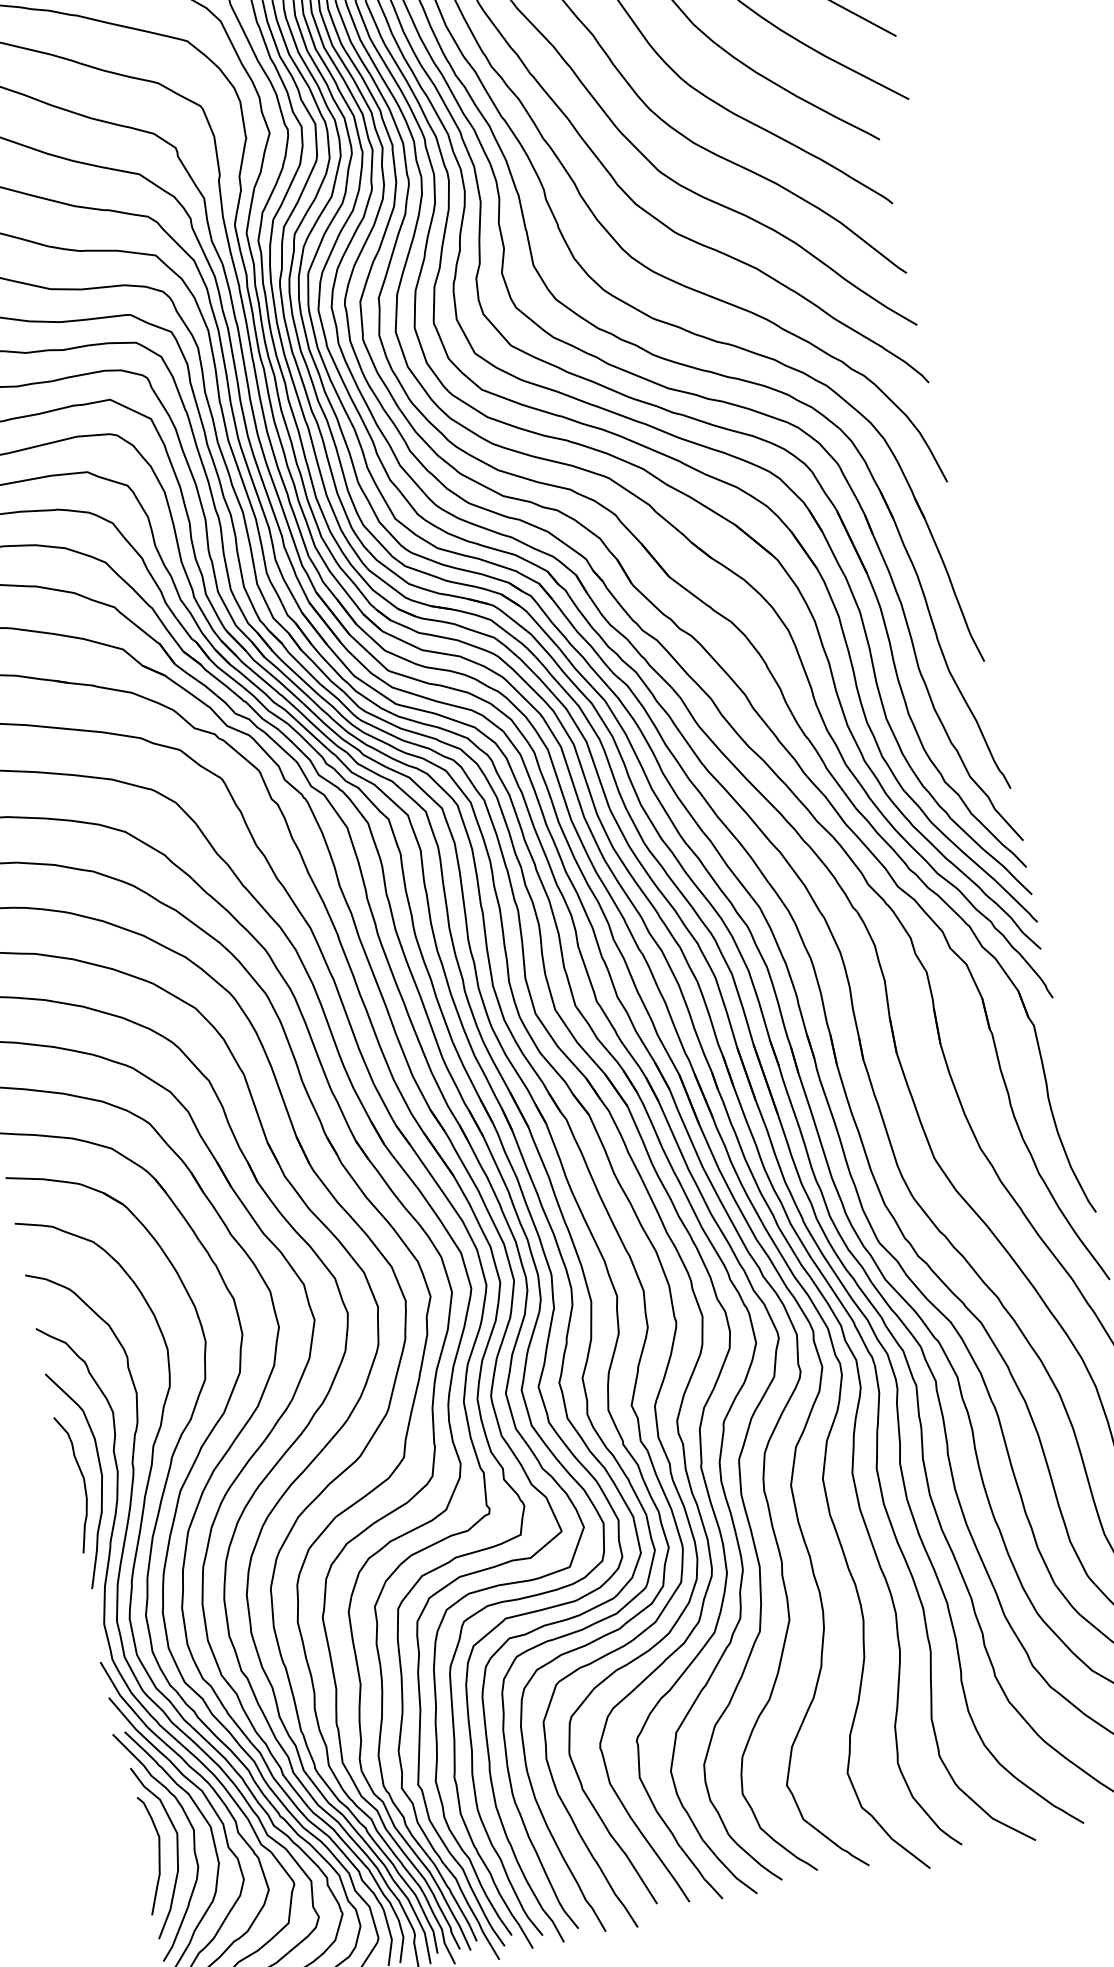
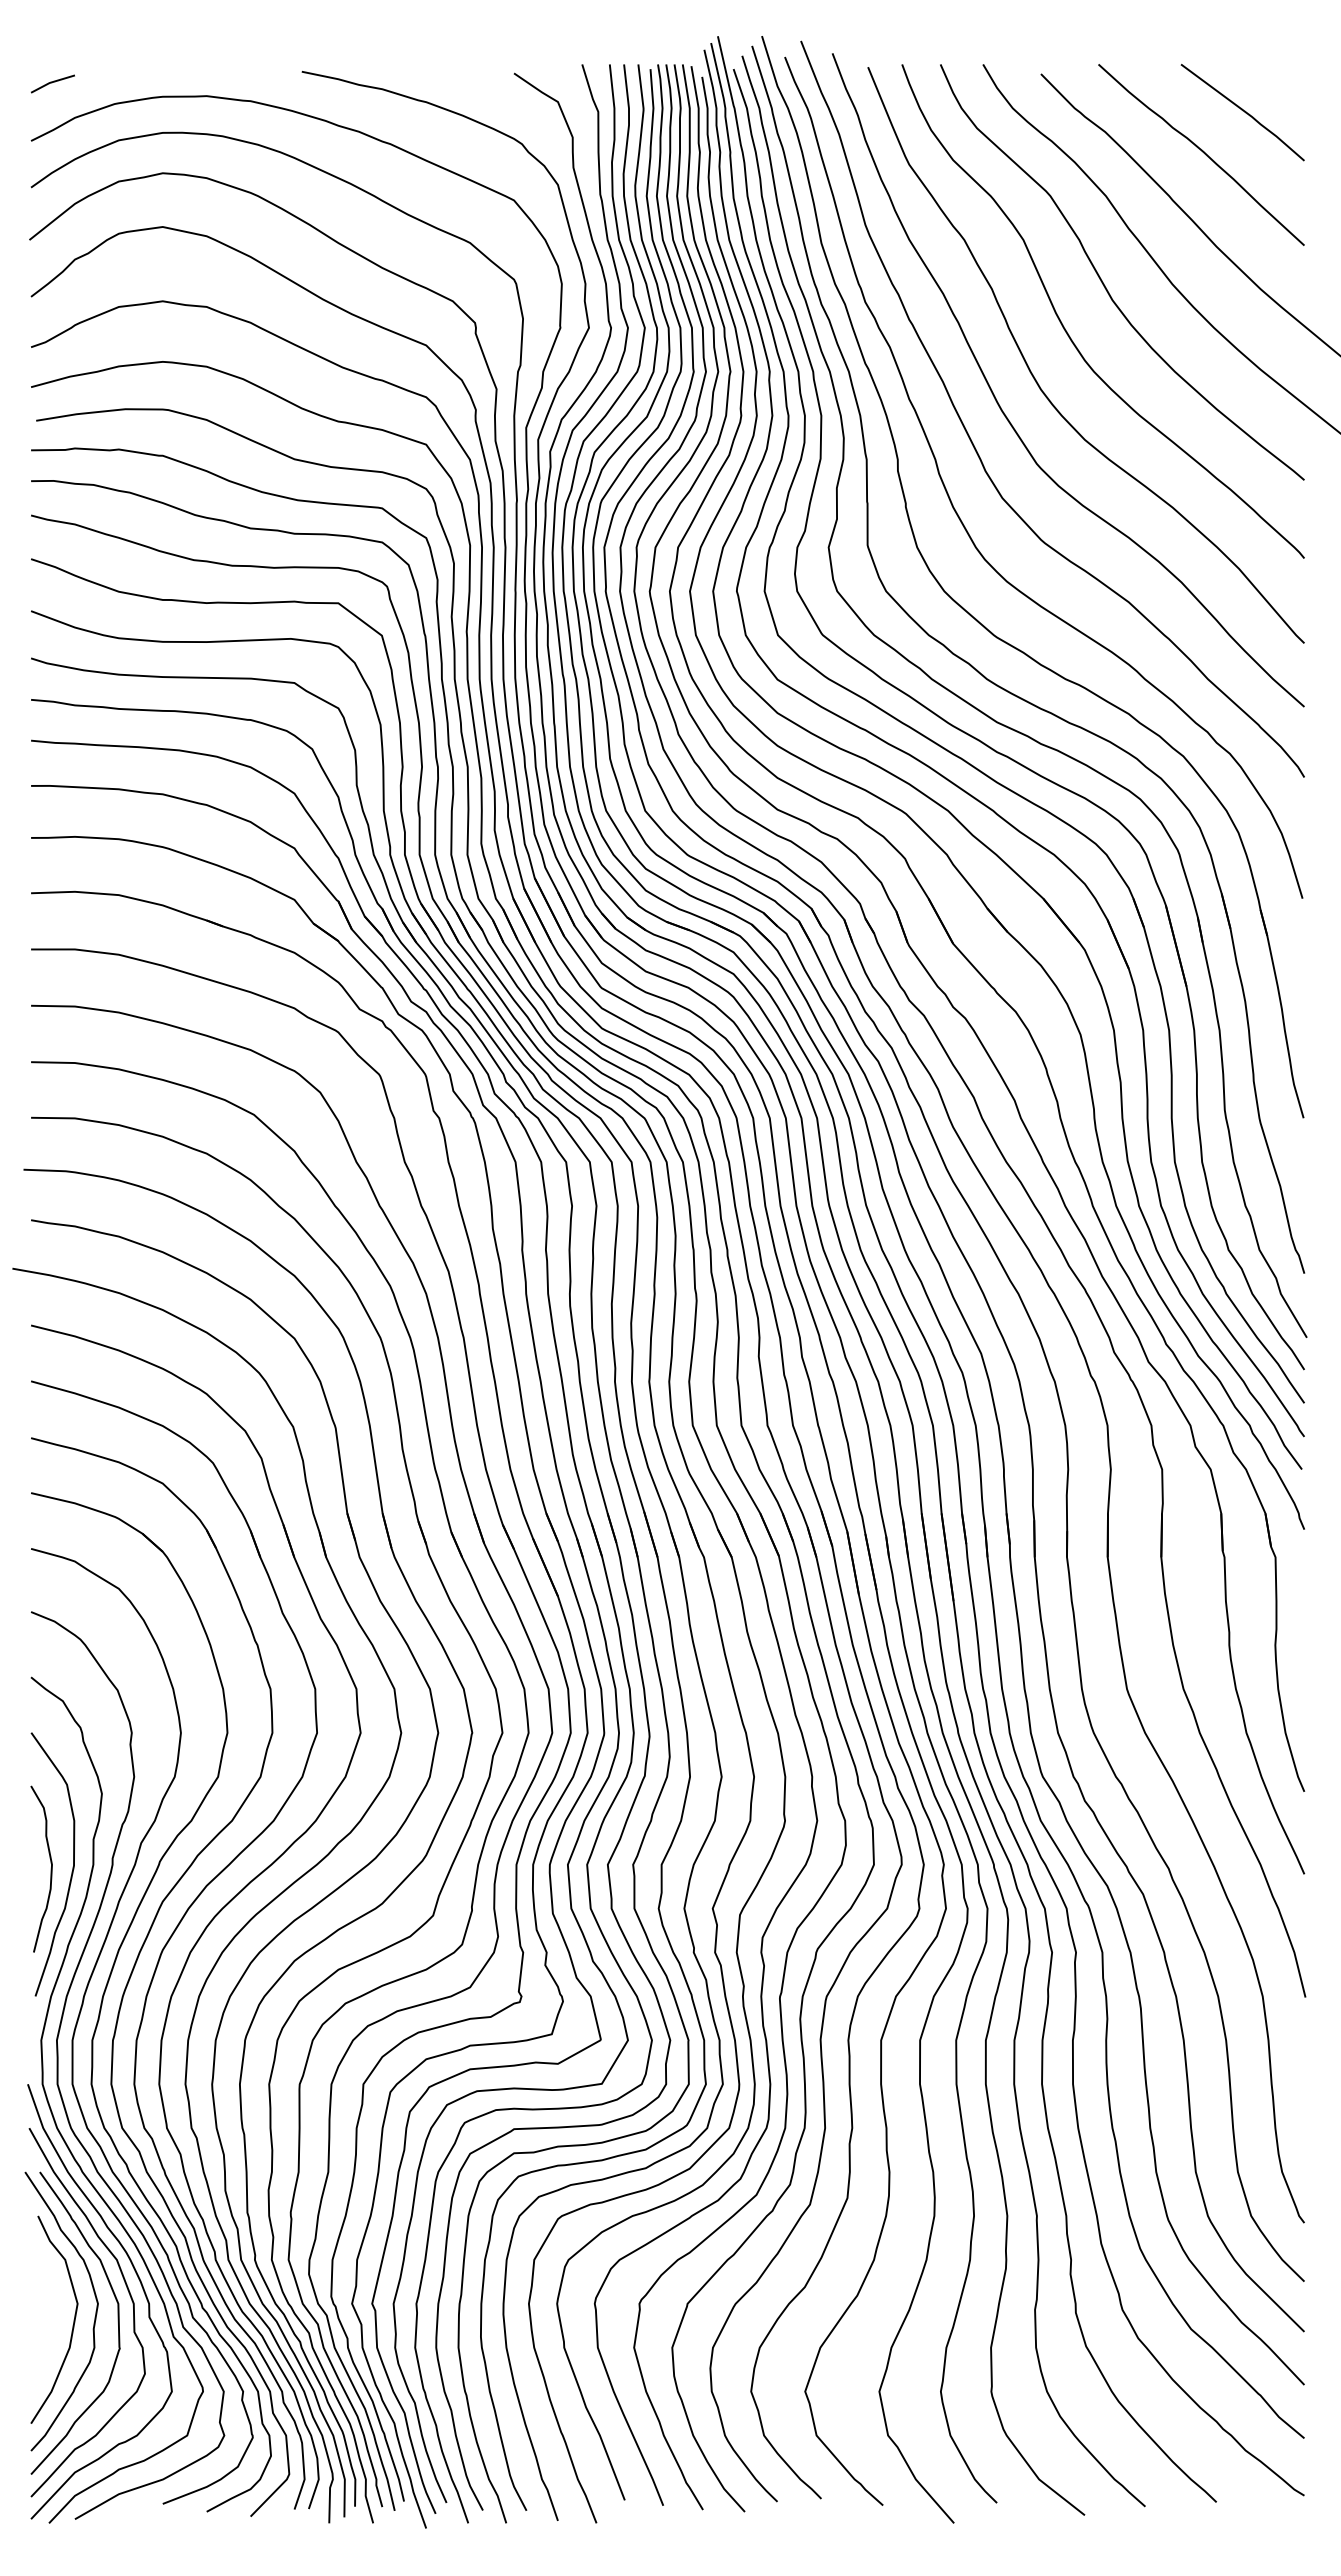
curve: (158, 1854) -> (50, 2324), removed

